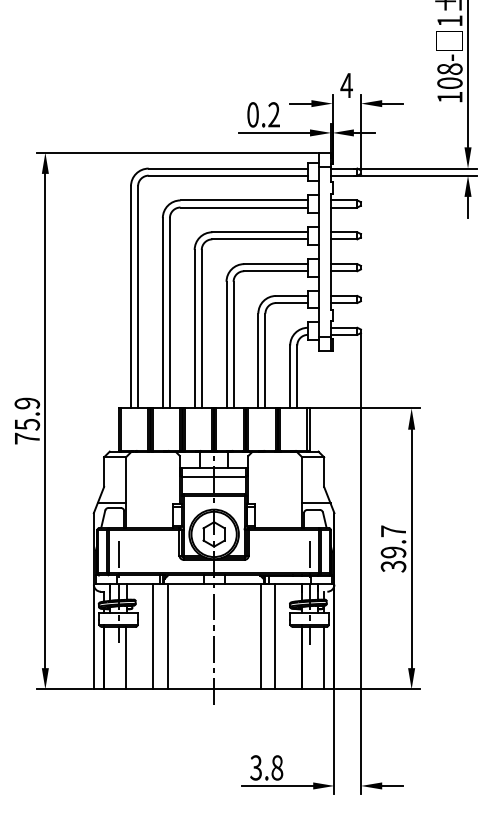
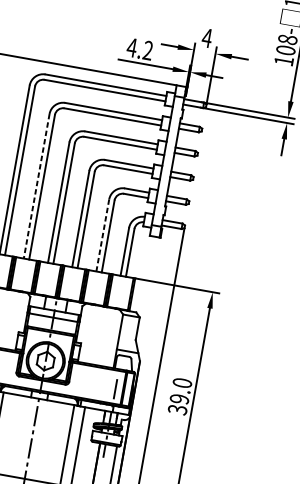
text: (252, 114) -> (131, 47), 0.2 -> 4.2
line: (162, 313) -> (36, 186), solid -> dashed
line: (258, 361) -> (102, 235), solid -> dashed
text: (393, 531) -> (182, 383), 39.7 -> 39.0

